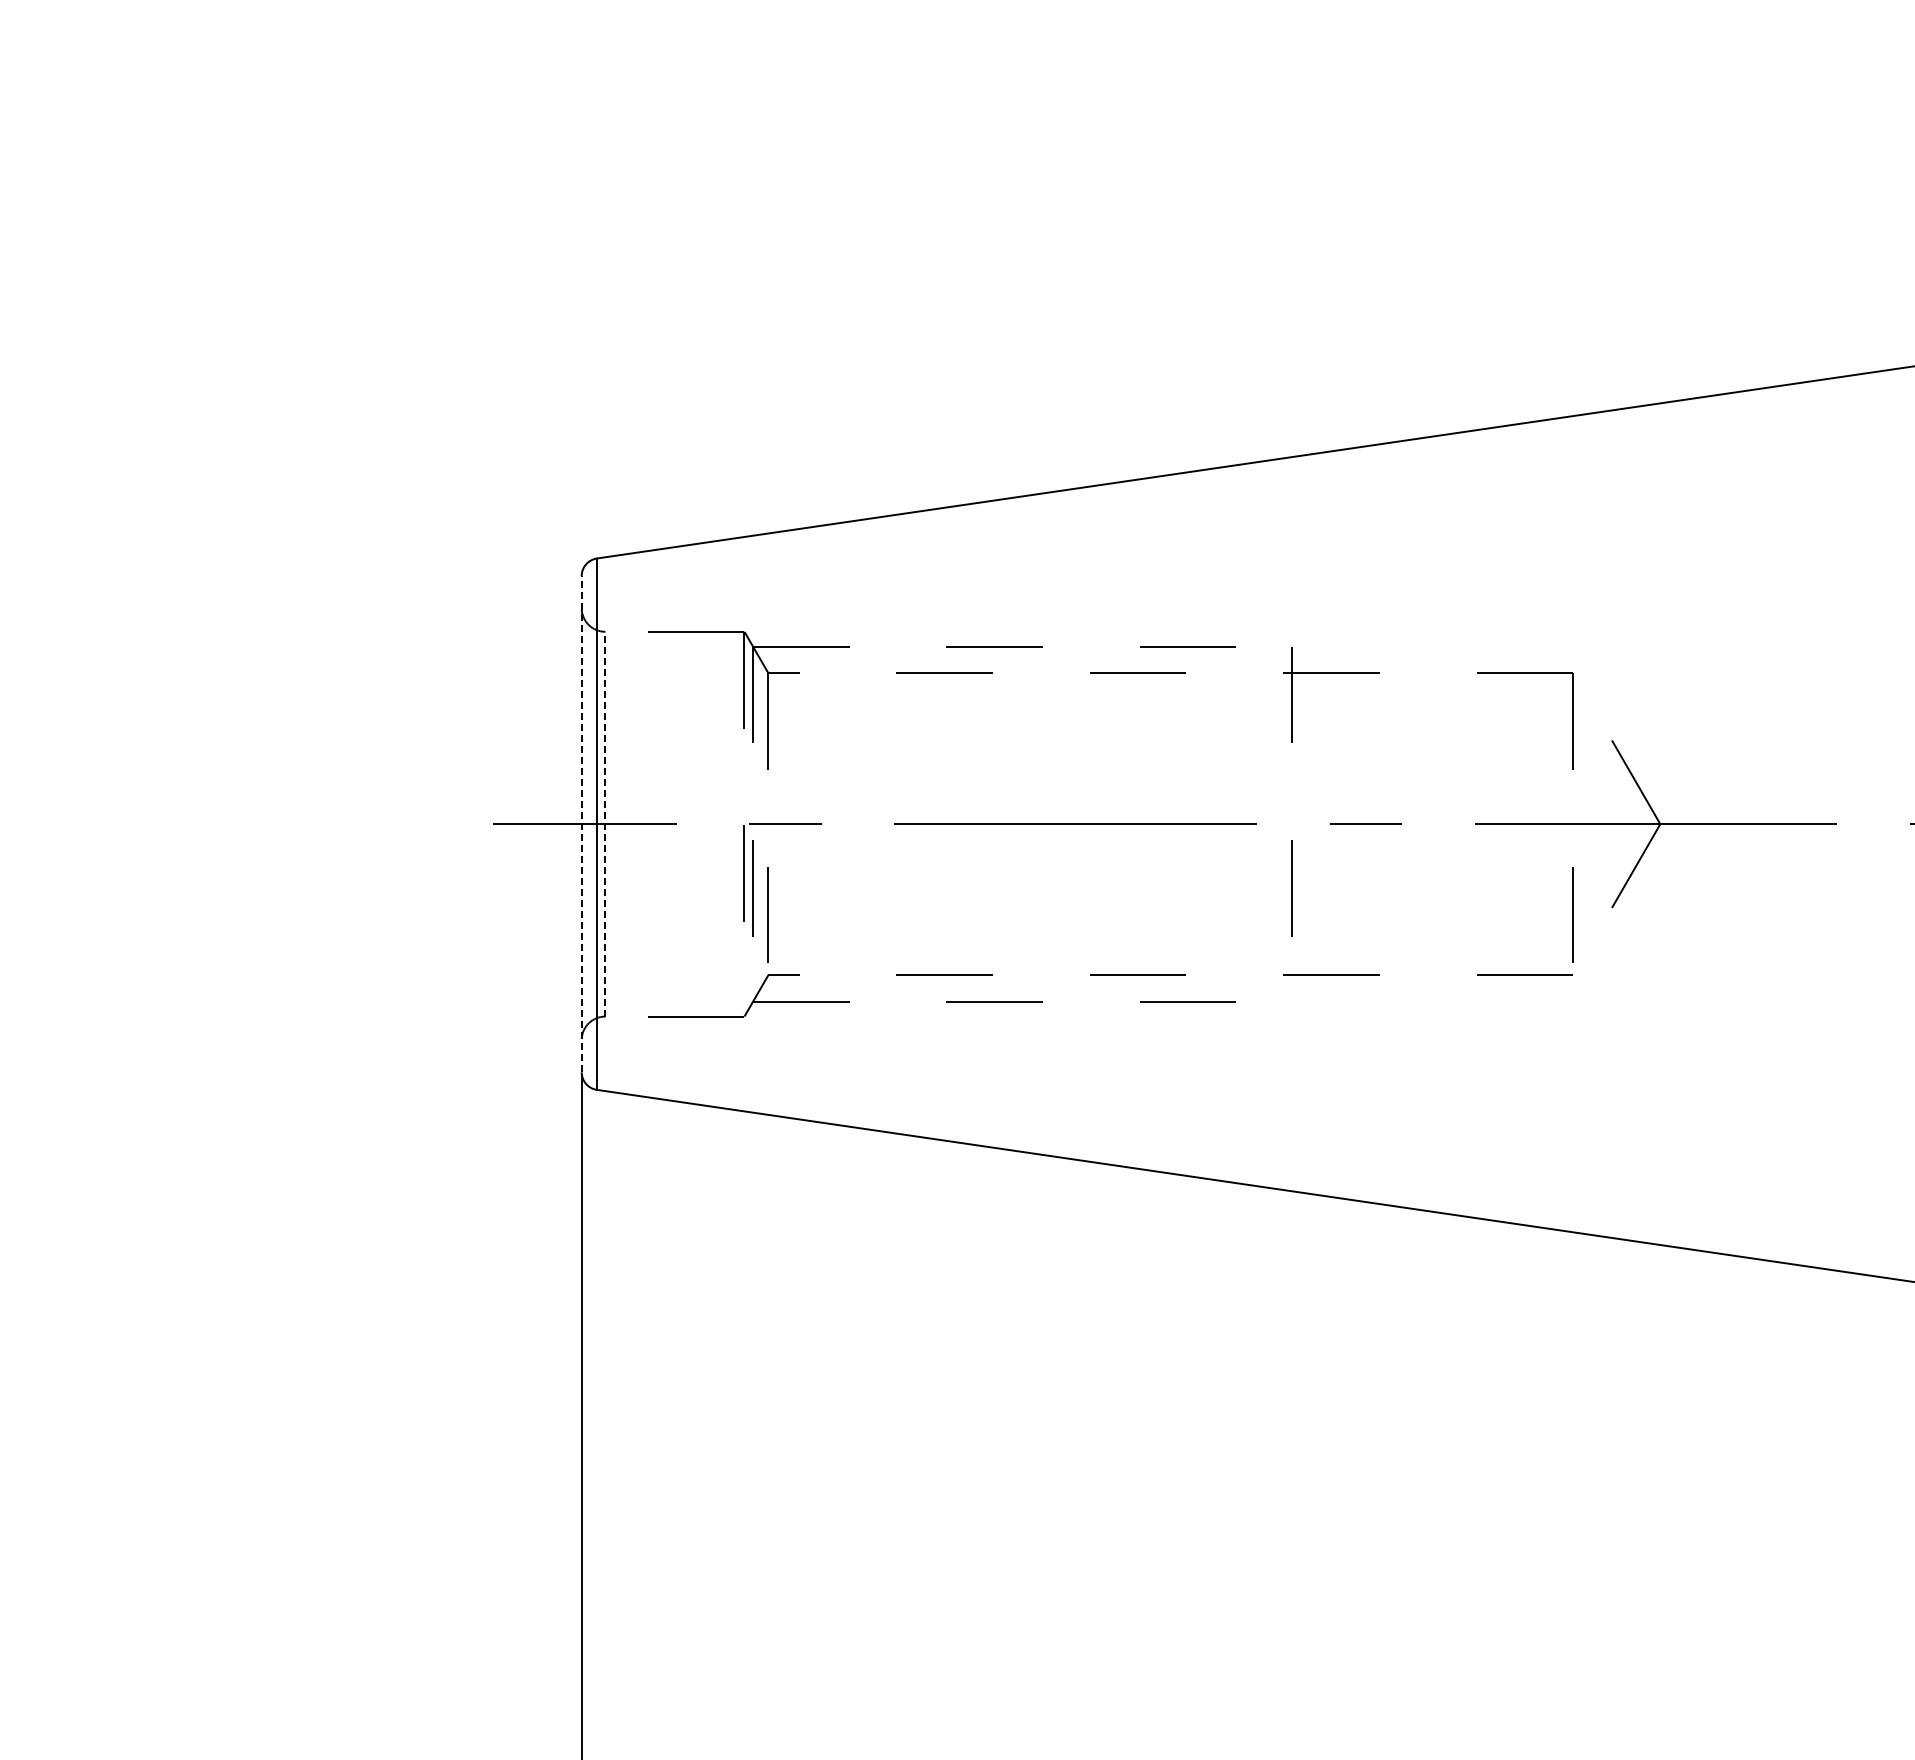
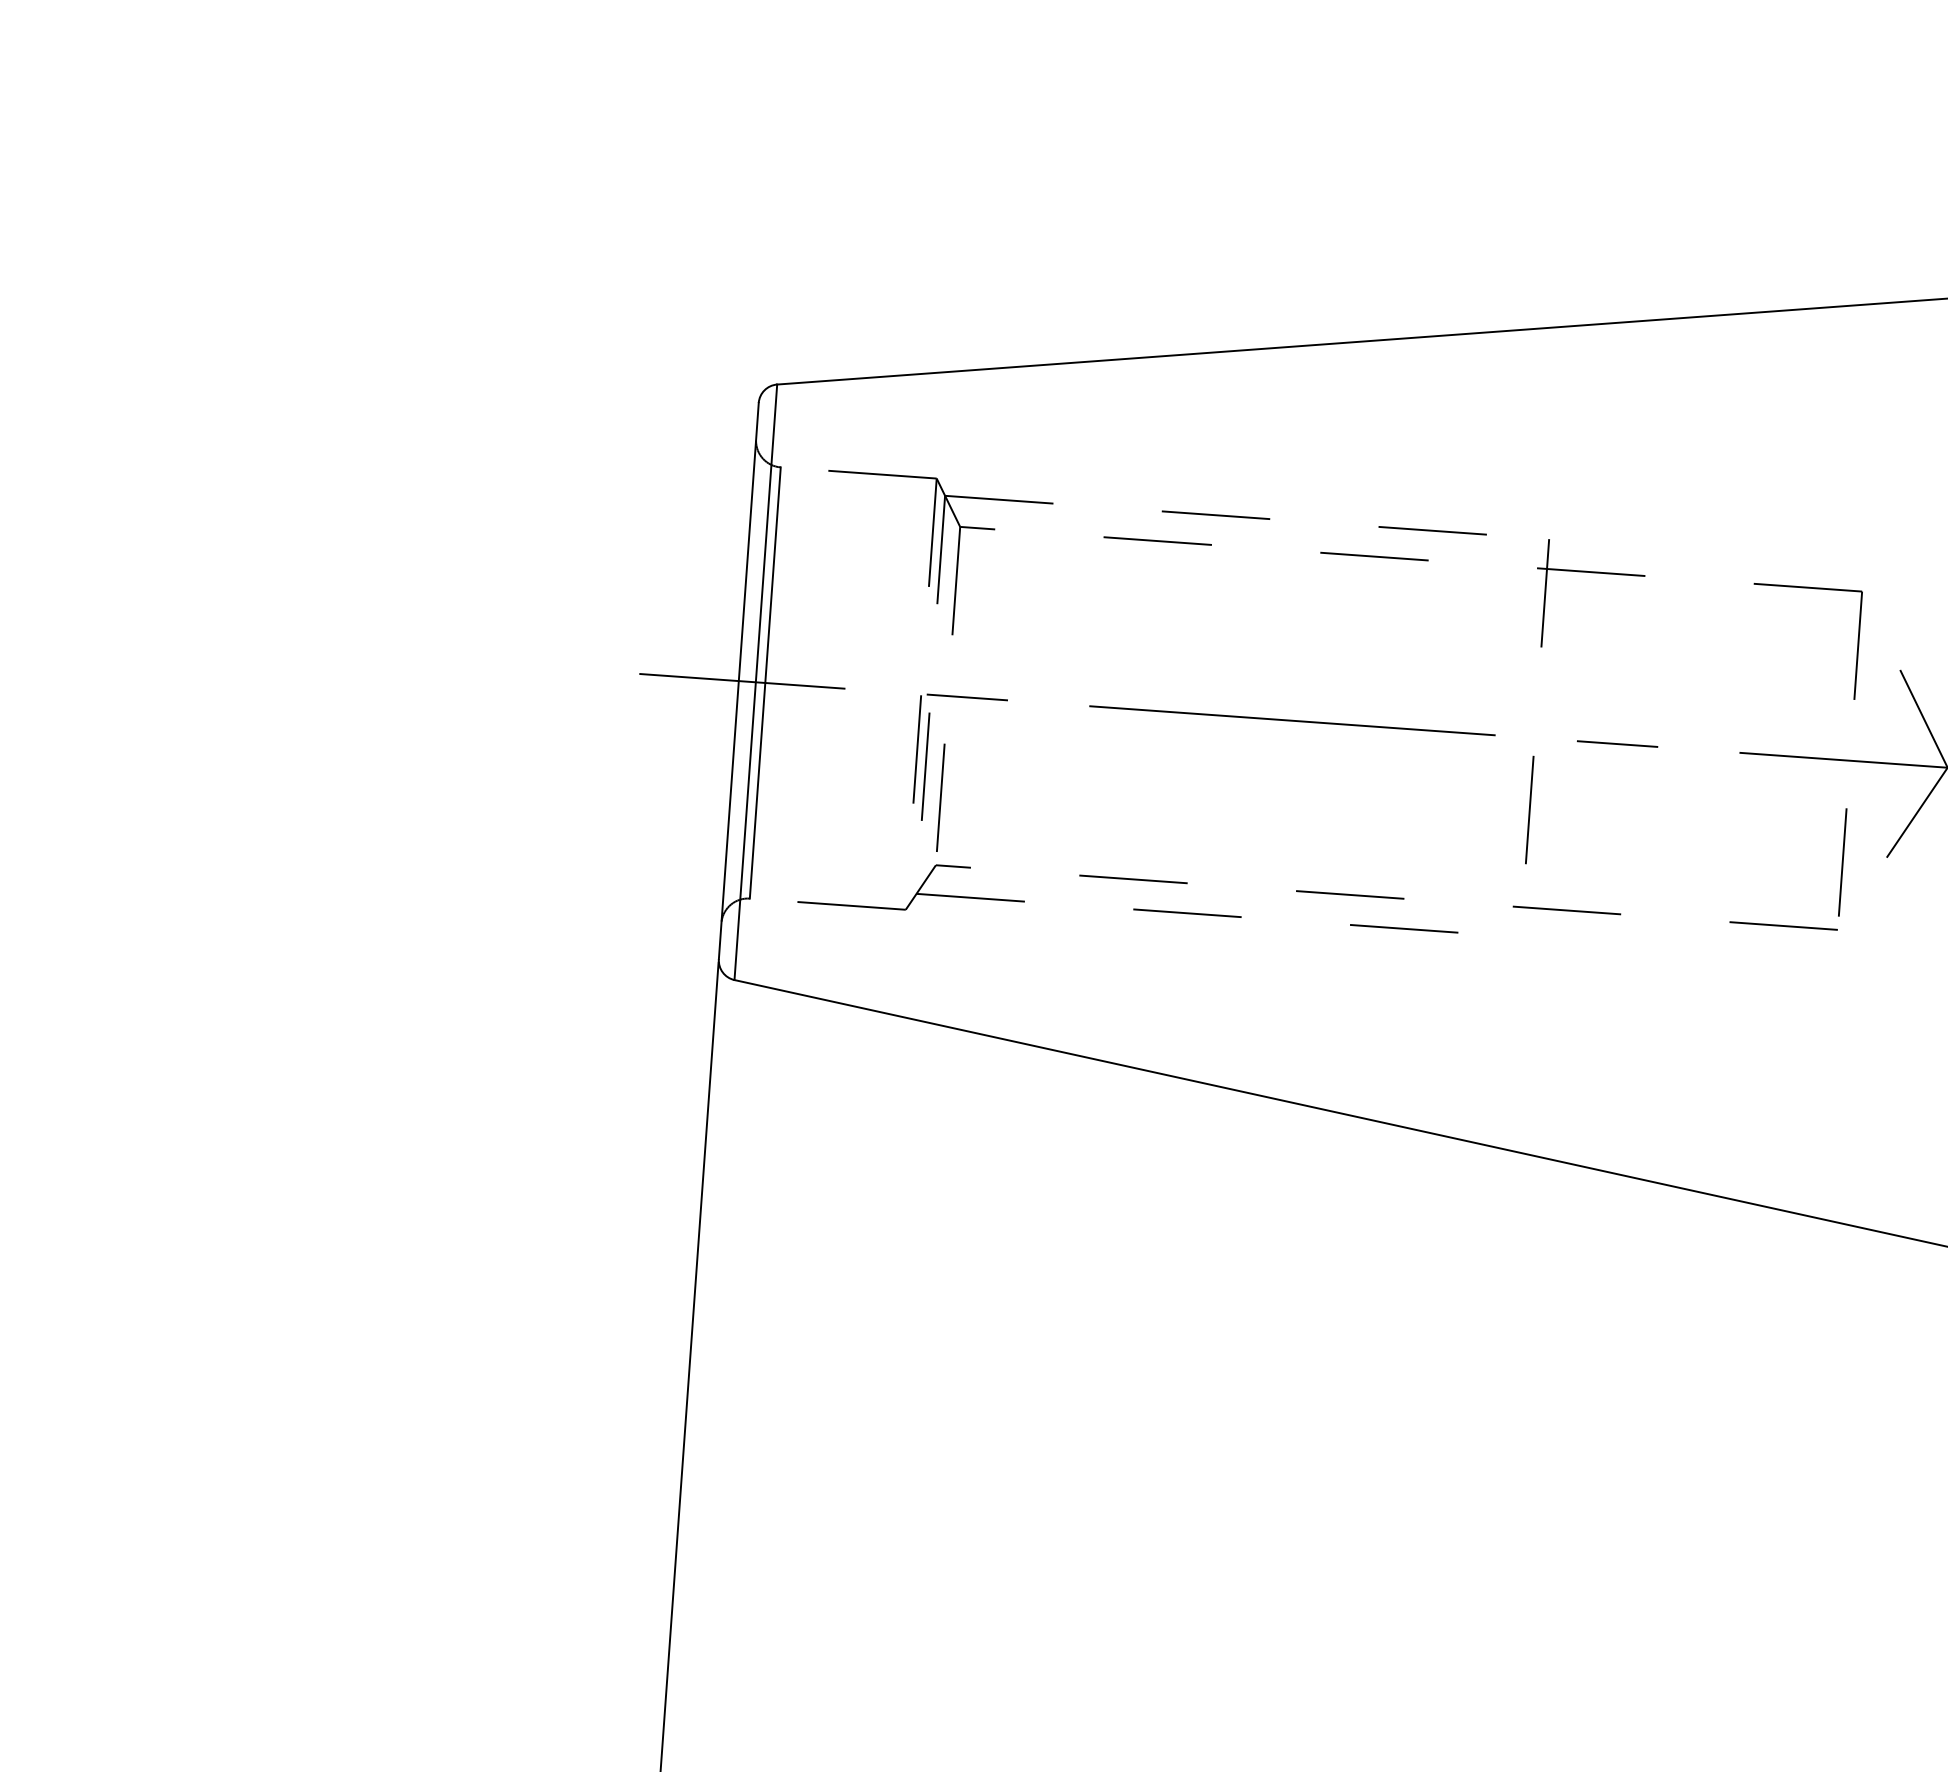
line: (581, 823) -> (738, 680), dashed -> solid
line: (605, 823) -> (765, 682), dashed -> solid

